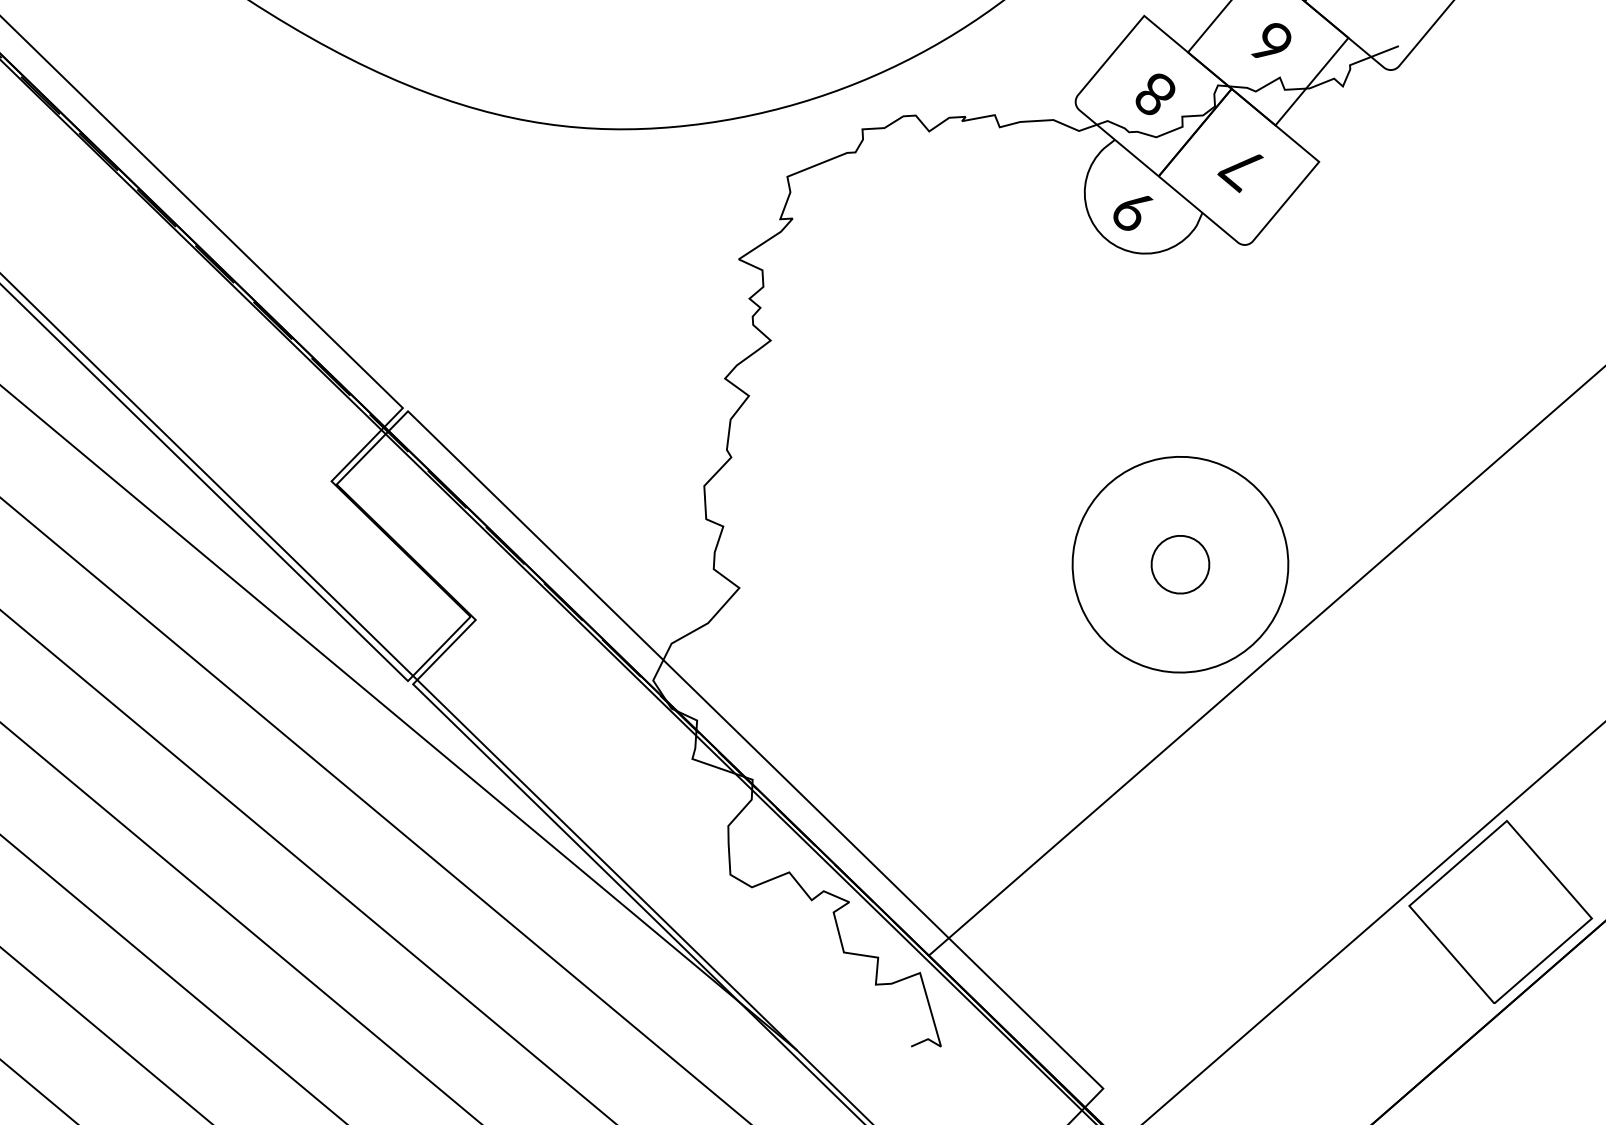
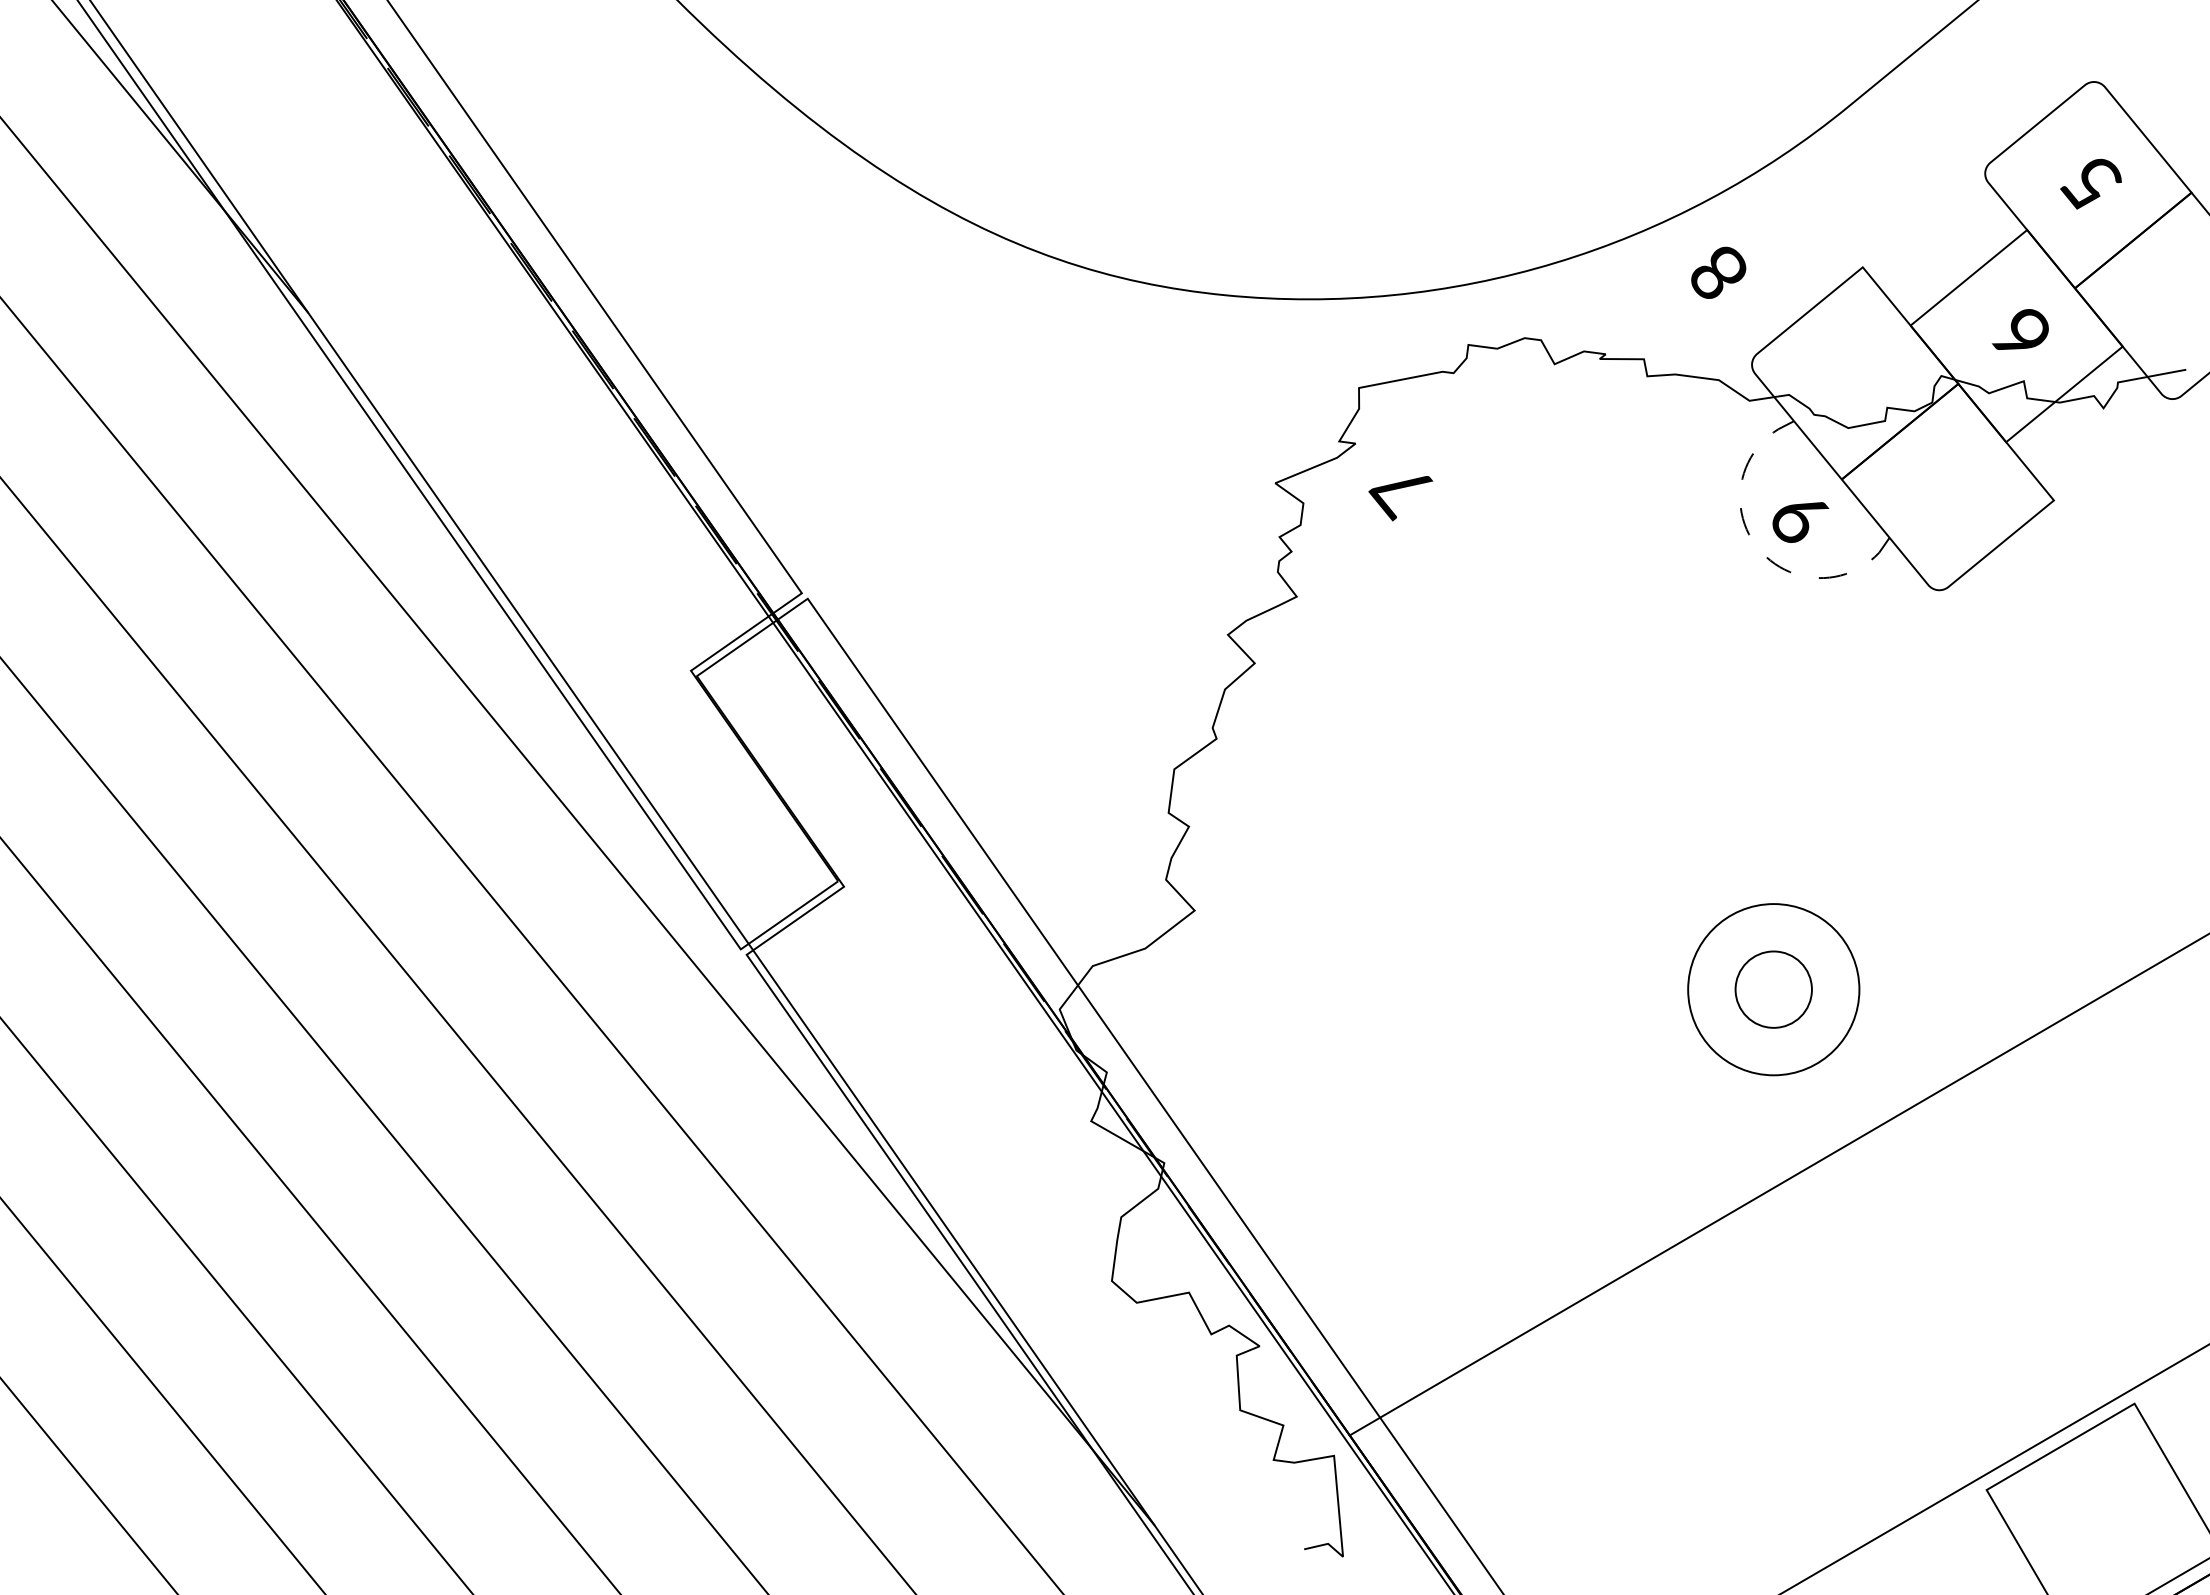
text: (1155, 93) -> (1718, 272), moved
text: (1242, 175) -> (1400, 498), moved
line: (1106, 239) -> (1758, 548), solid -> dashed
circle: (1180, 564) -> (1773, 989), size x0.6

